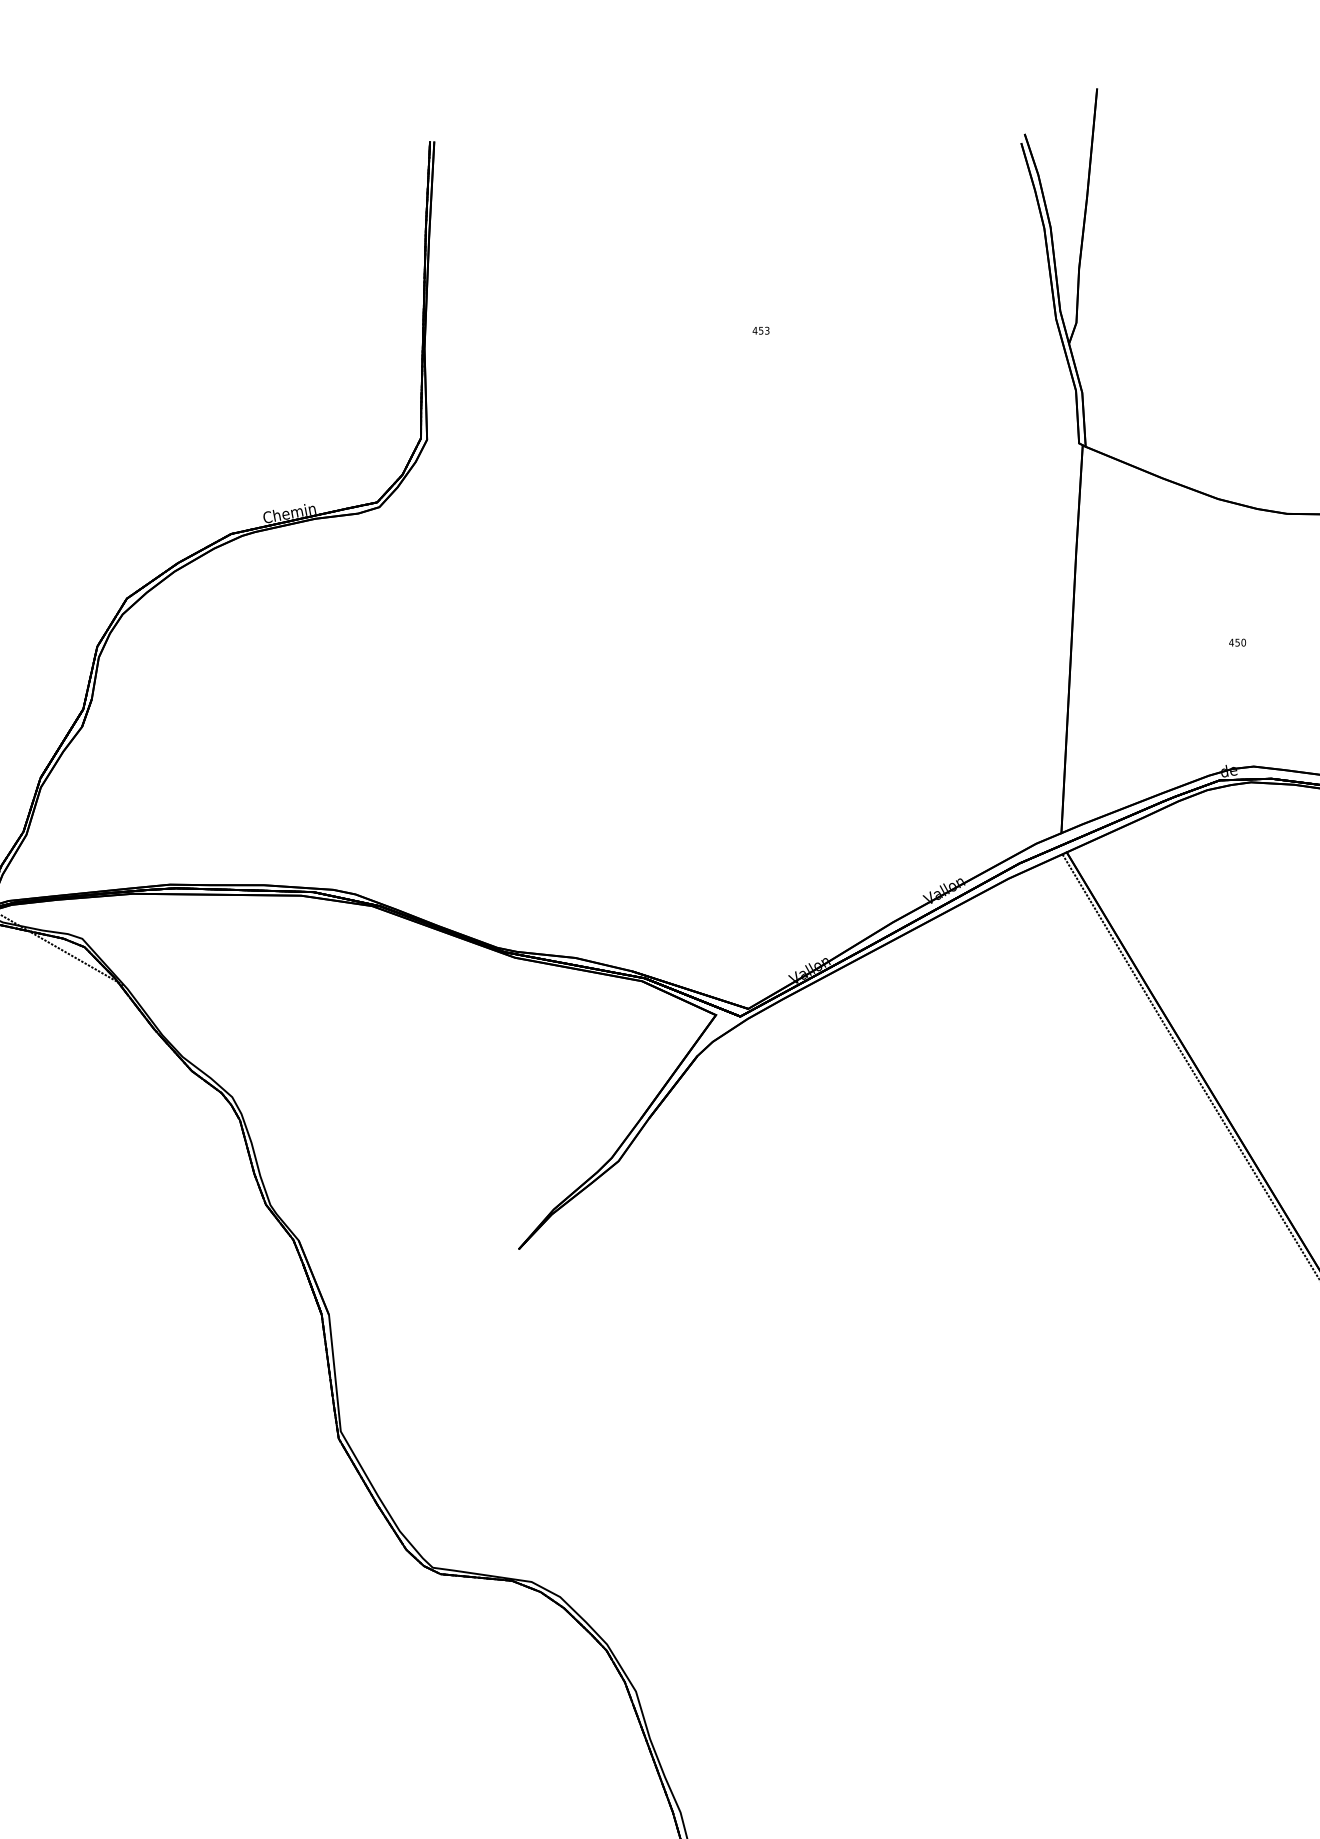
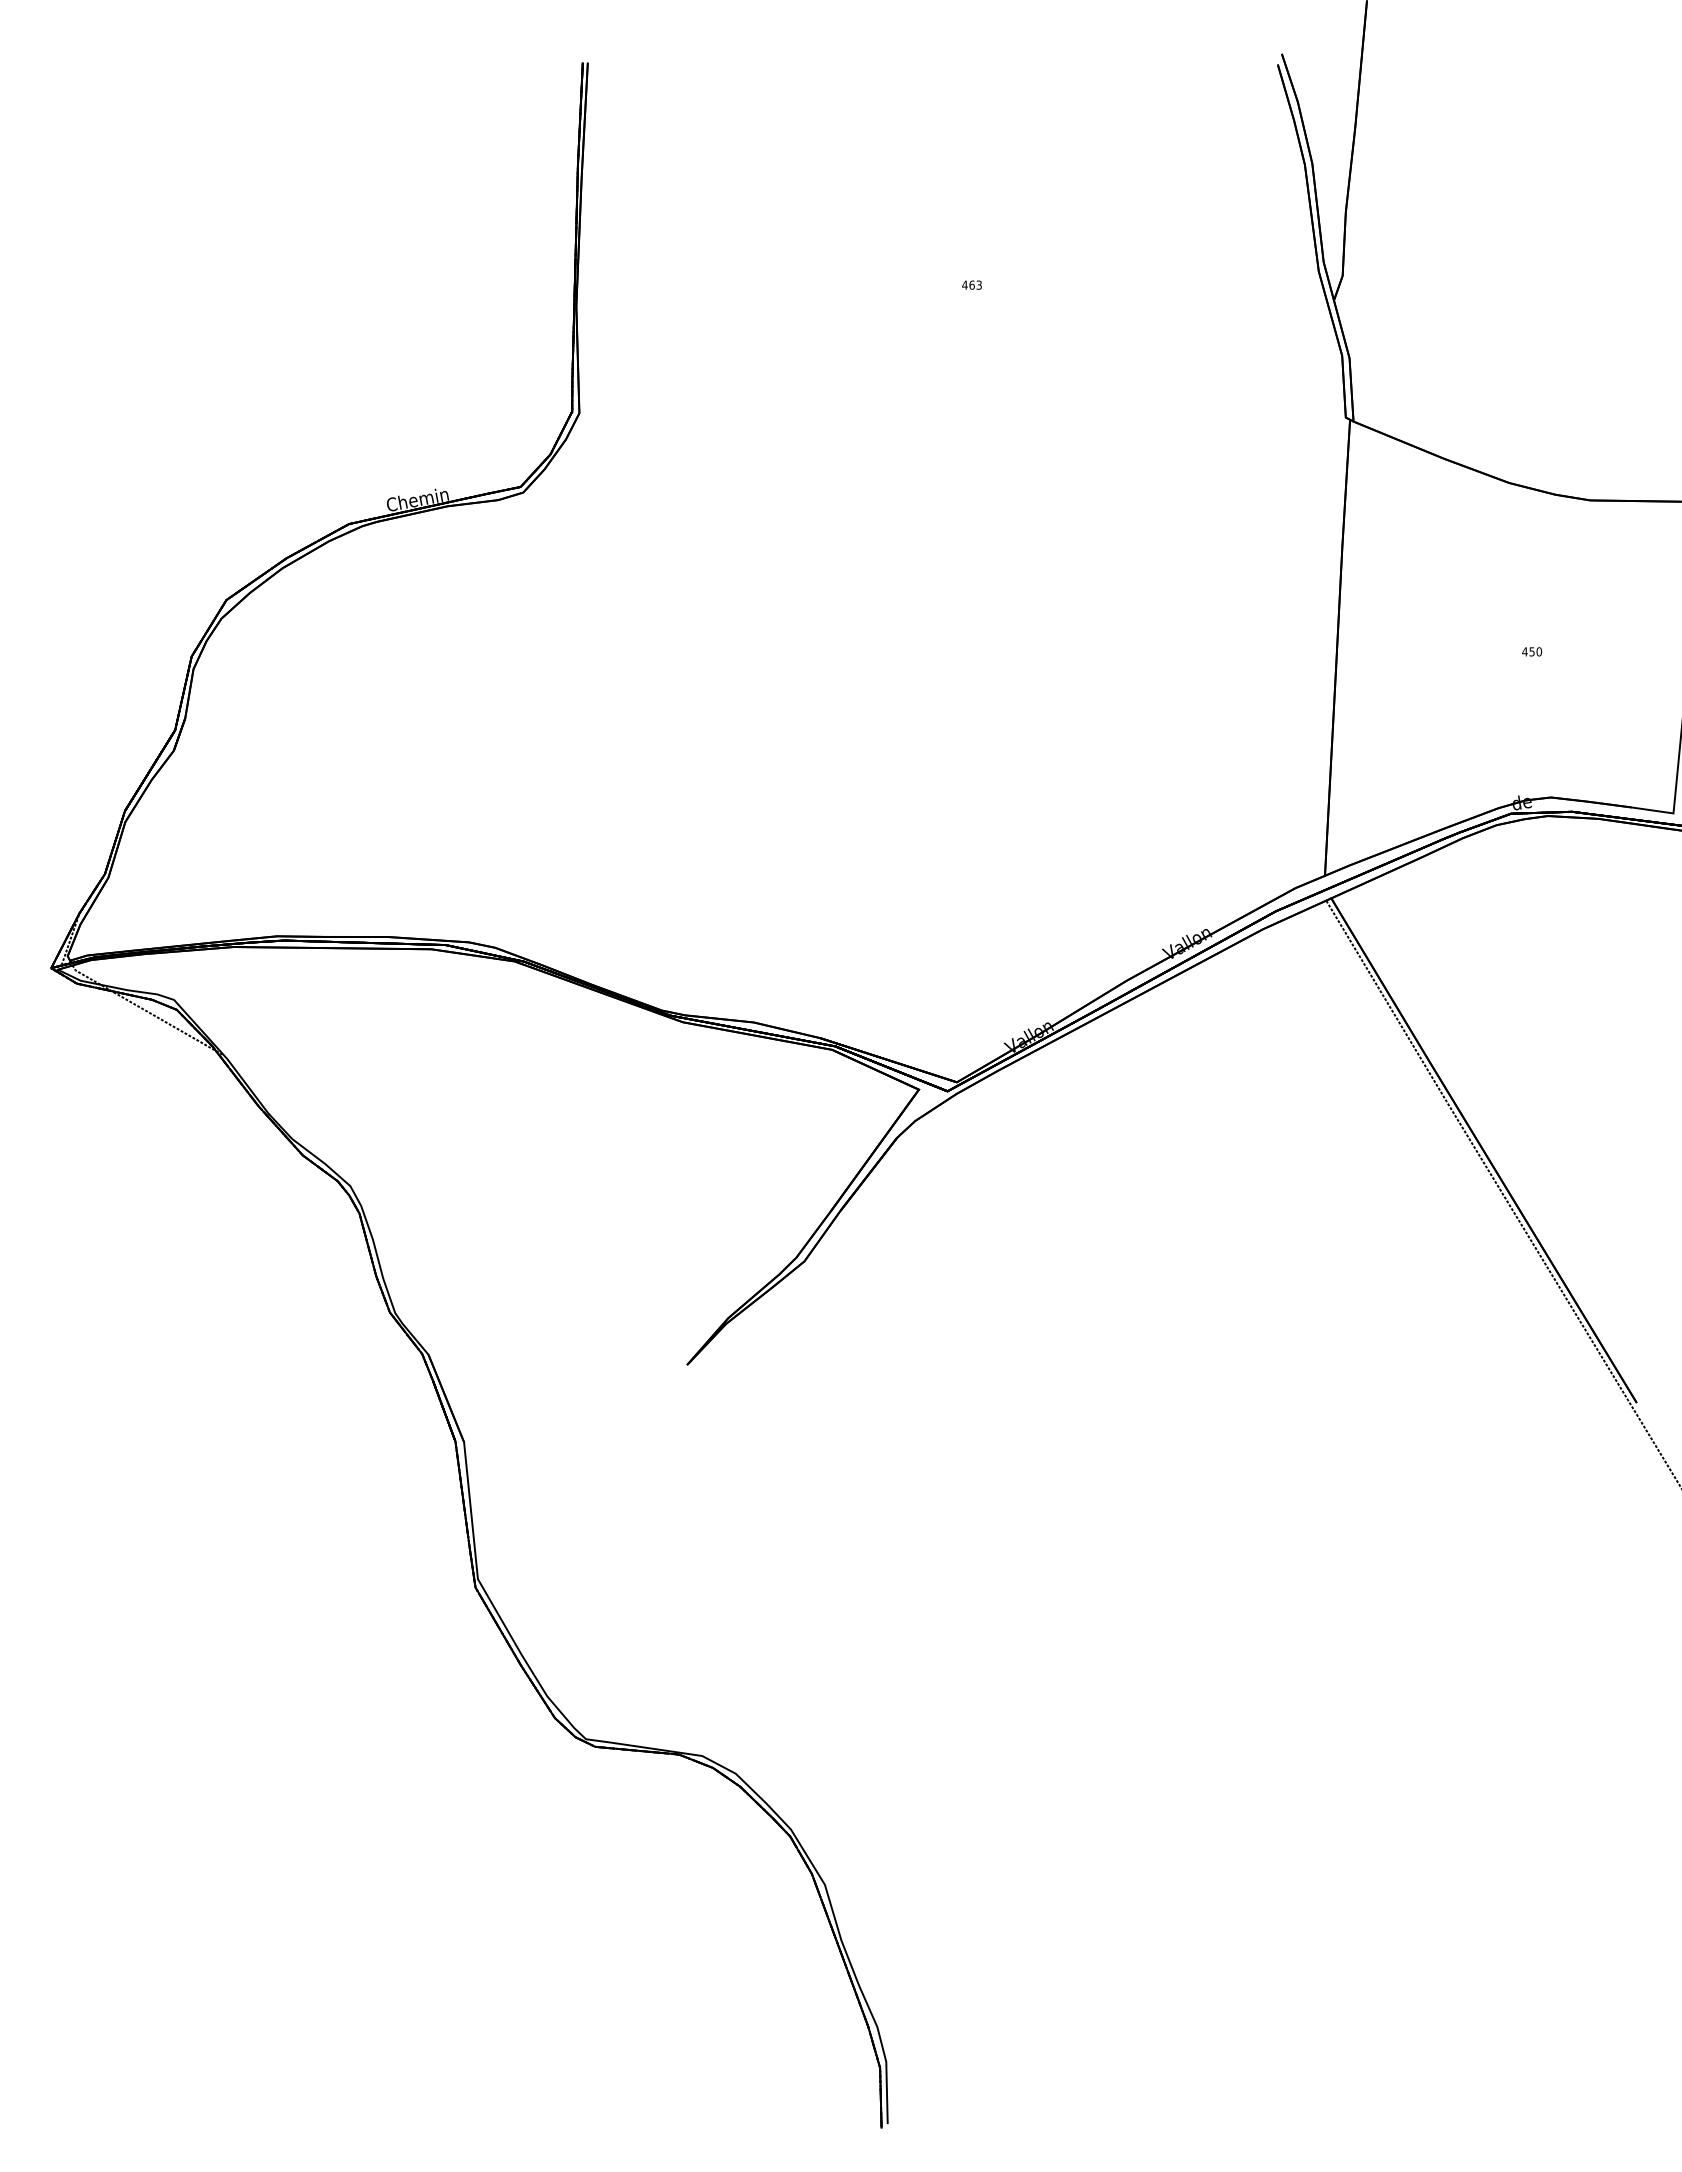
text: (760, 330) -> (971, 284), 453 -> 463

